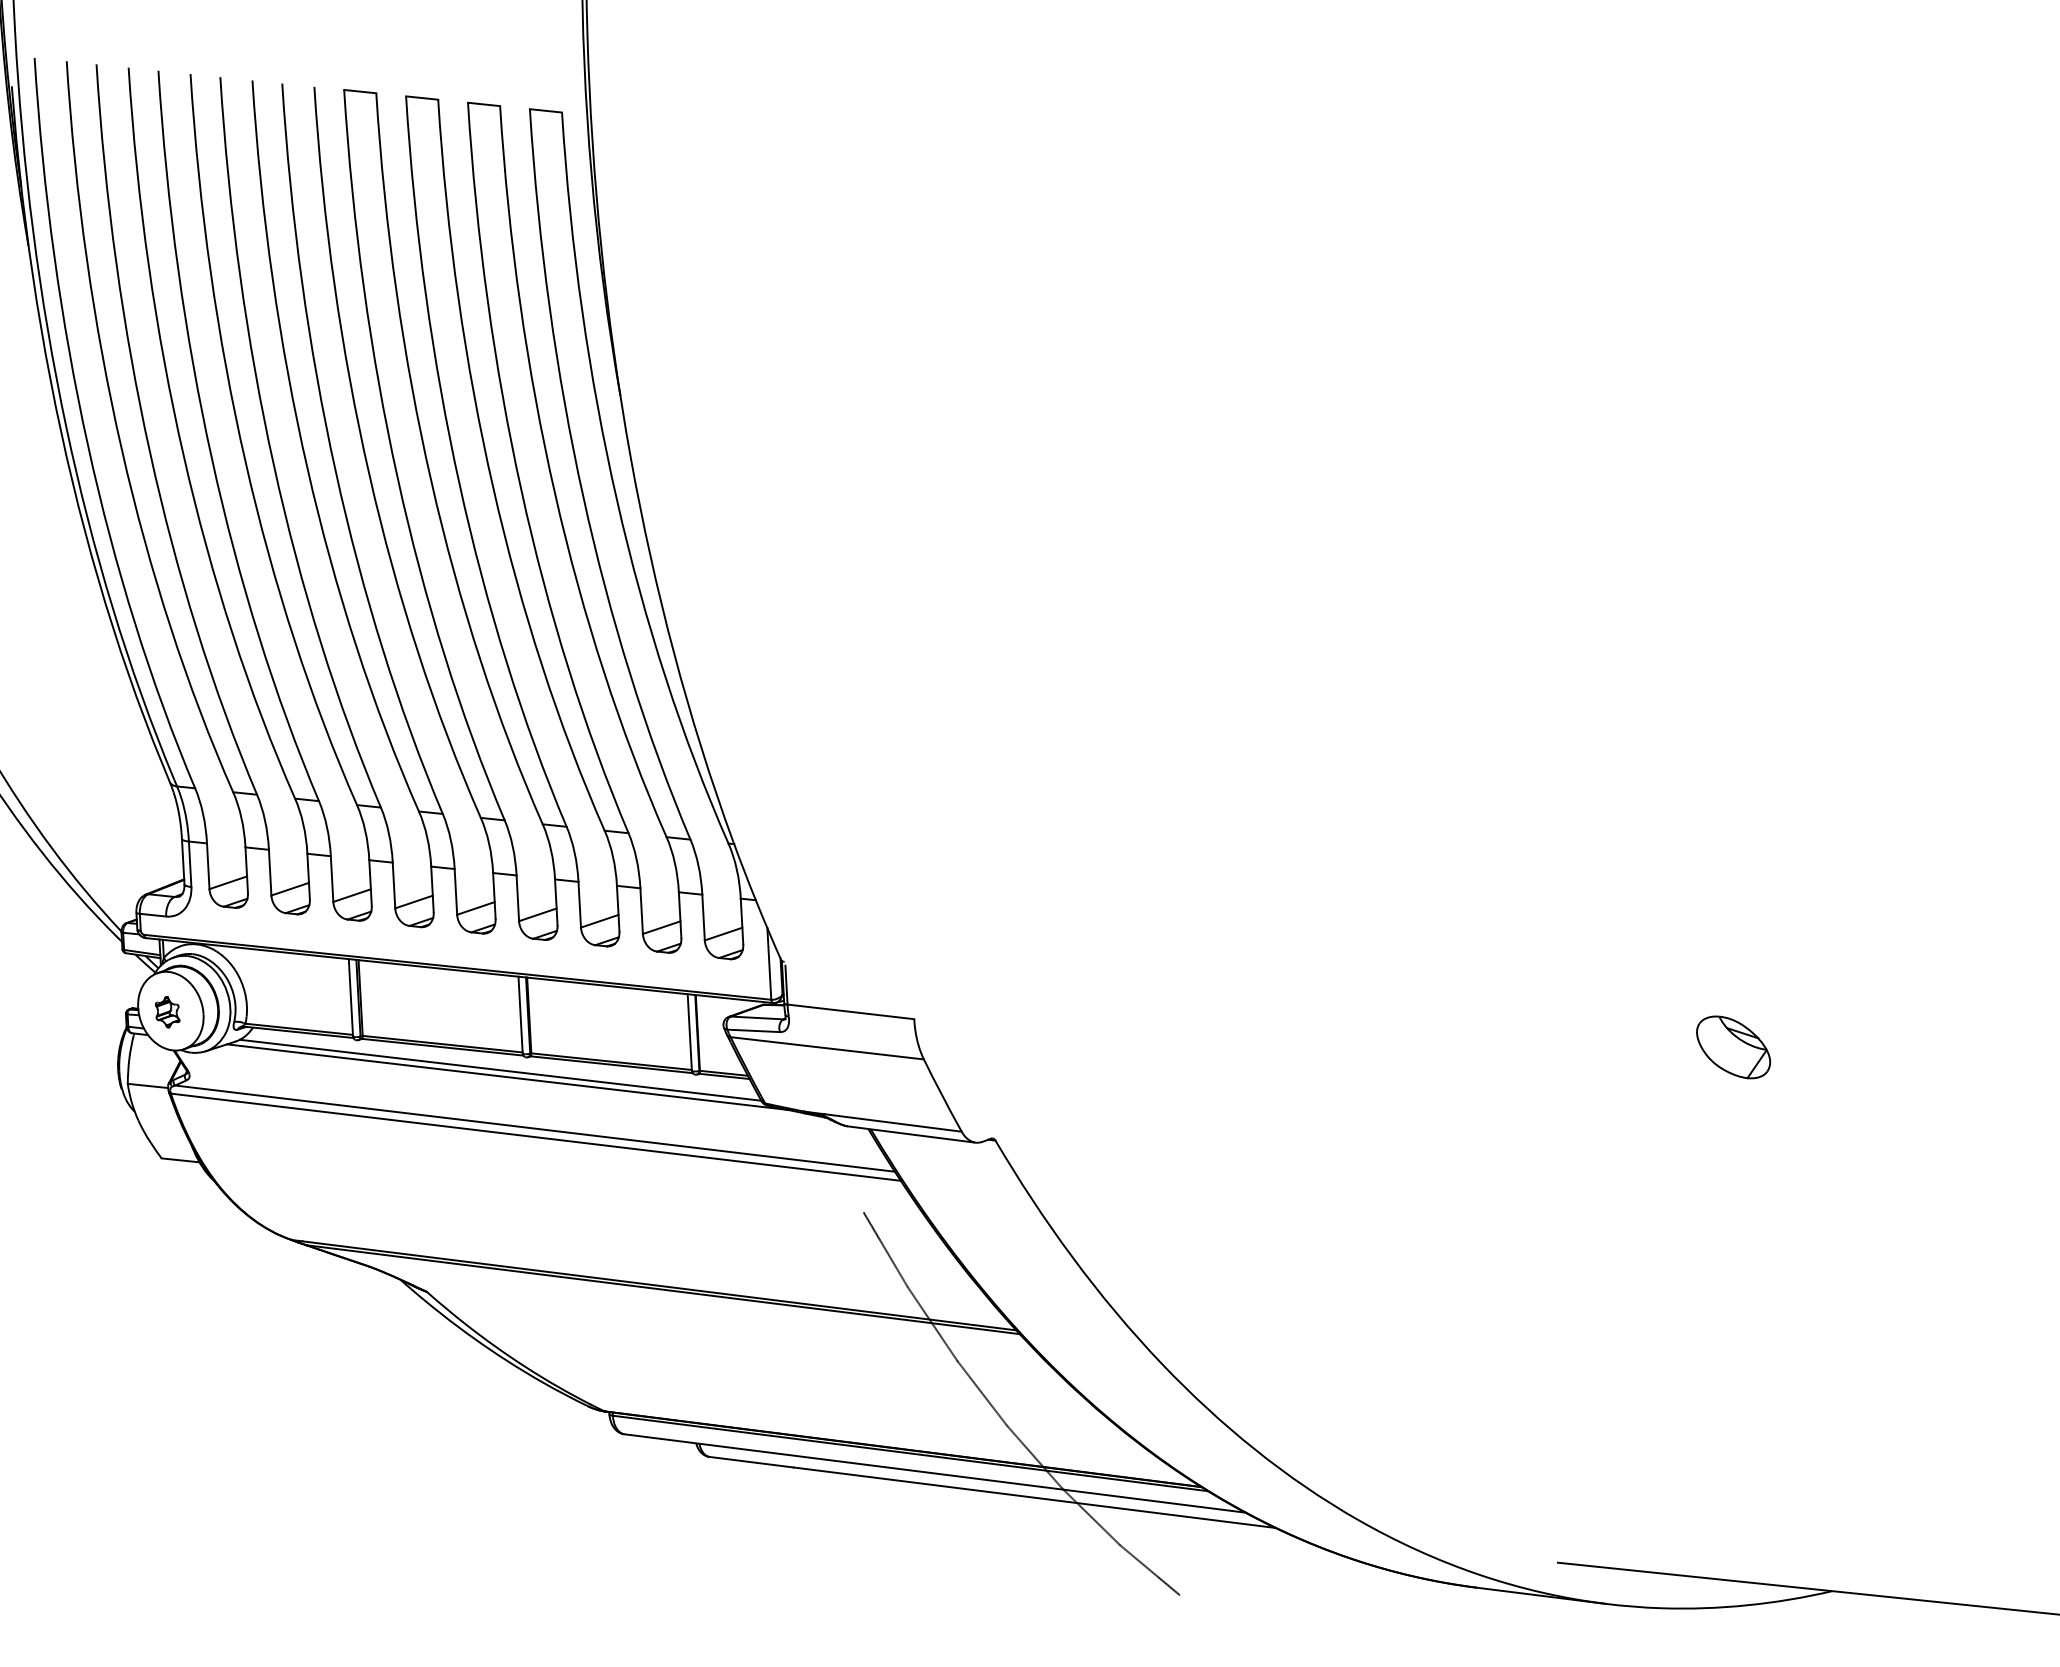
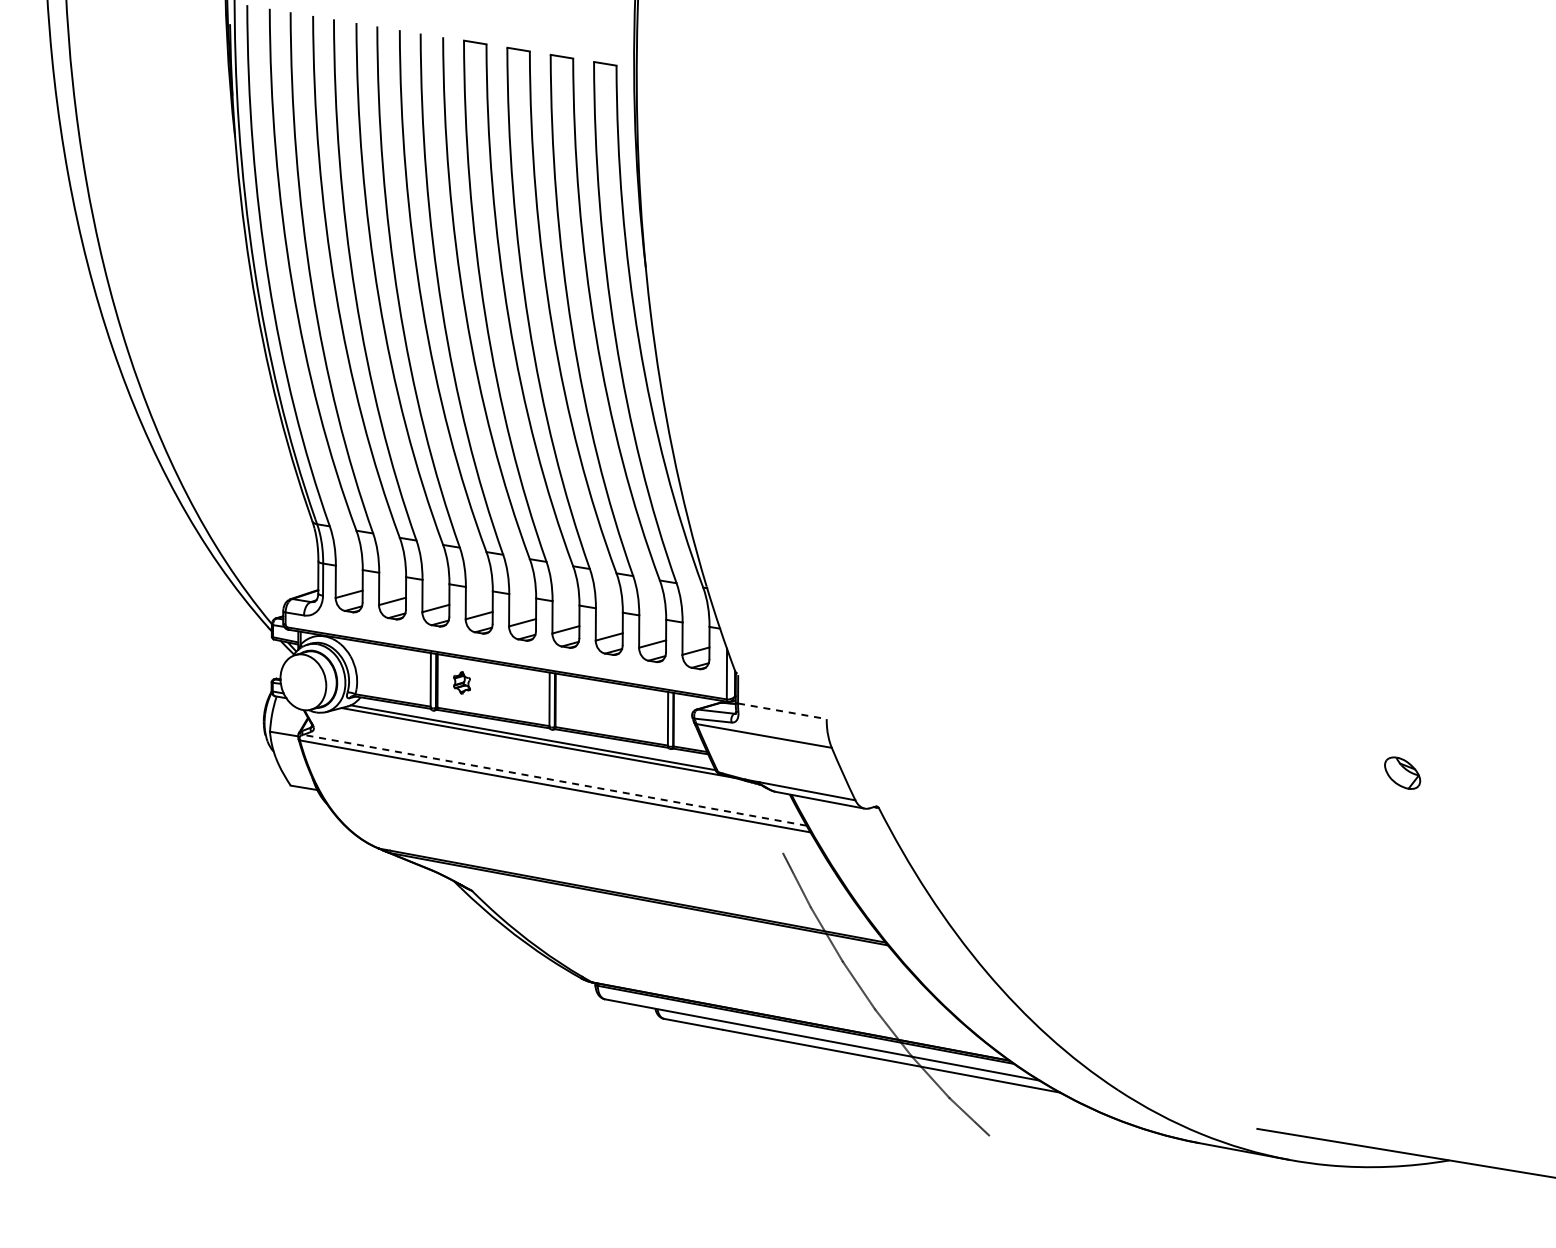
part: (166, 1011) -> (461, 682), moved
line: (851, 1012) -> (782, 711), solid -> dashed
part: (1733, 1046) -> (1402, 772), size x0.7
line: (535, 1128) -> (555, 780), solid -> dashed

